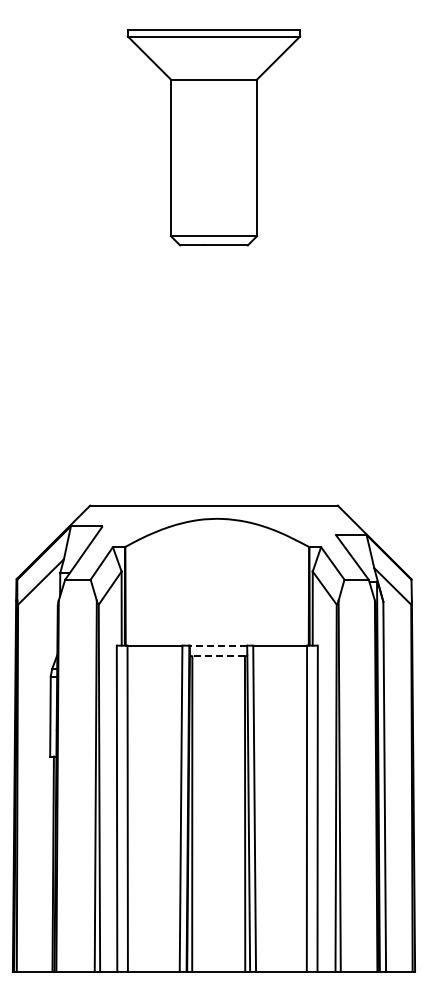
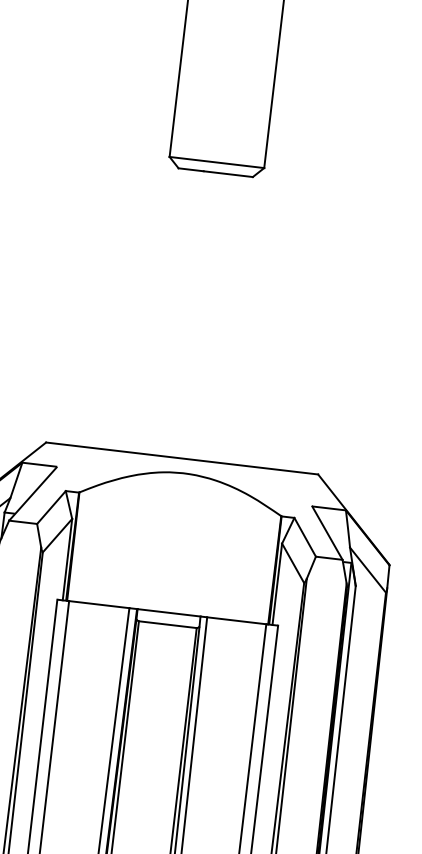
line: (218, 645) -> (169, 612), dashed -> solid
line: (218, 656) -> (167, 624), dashed -> solid

